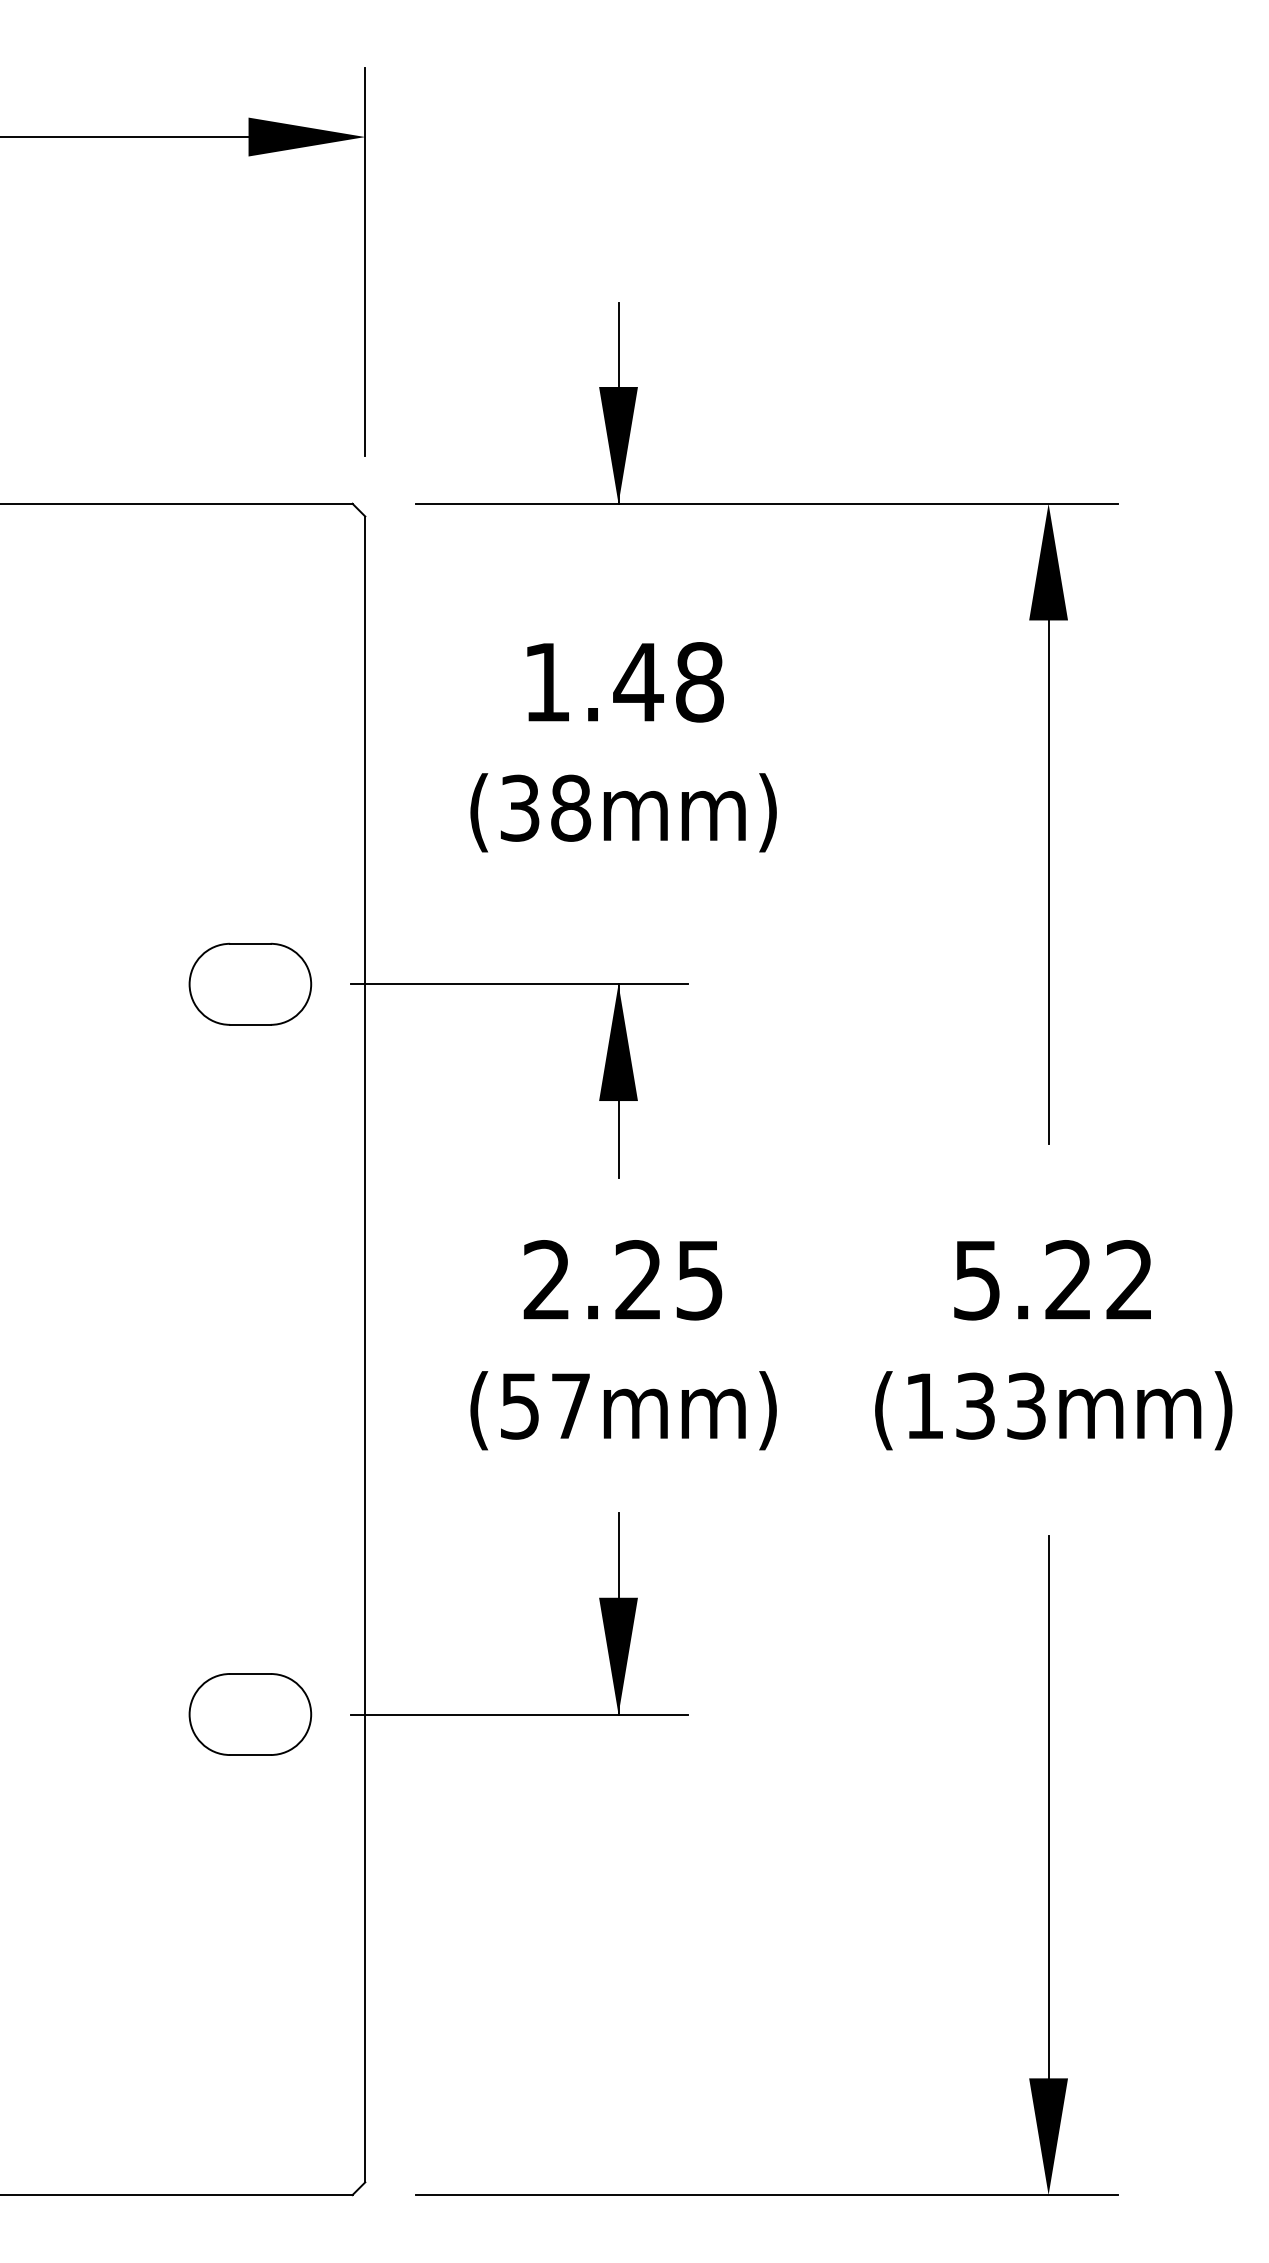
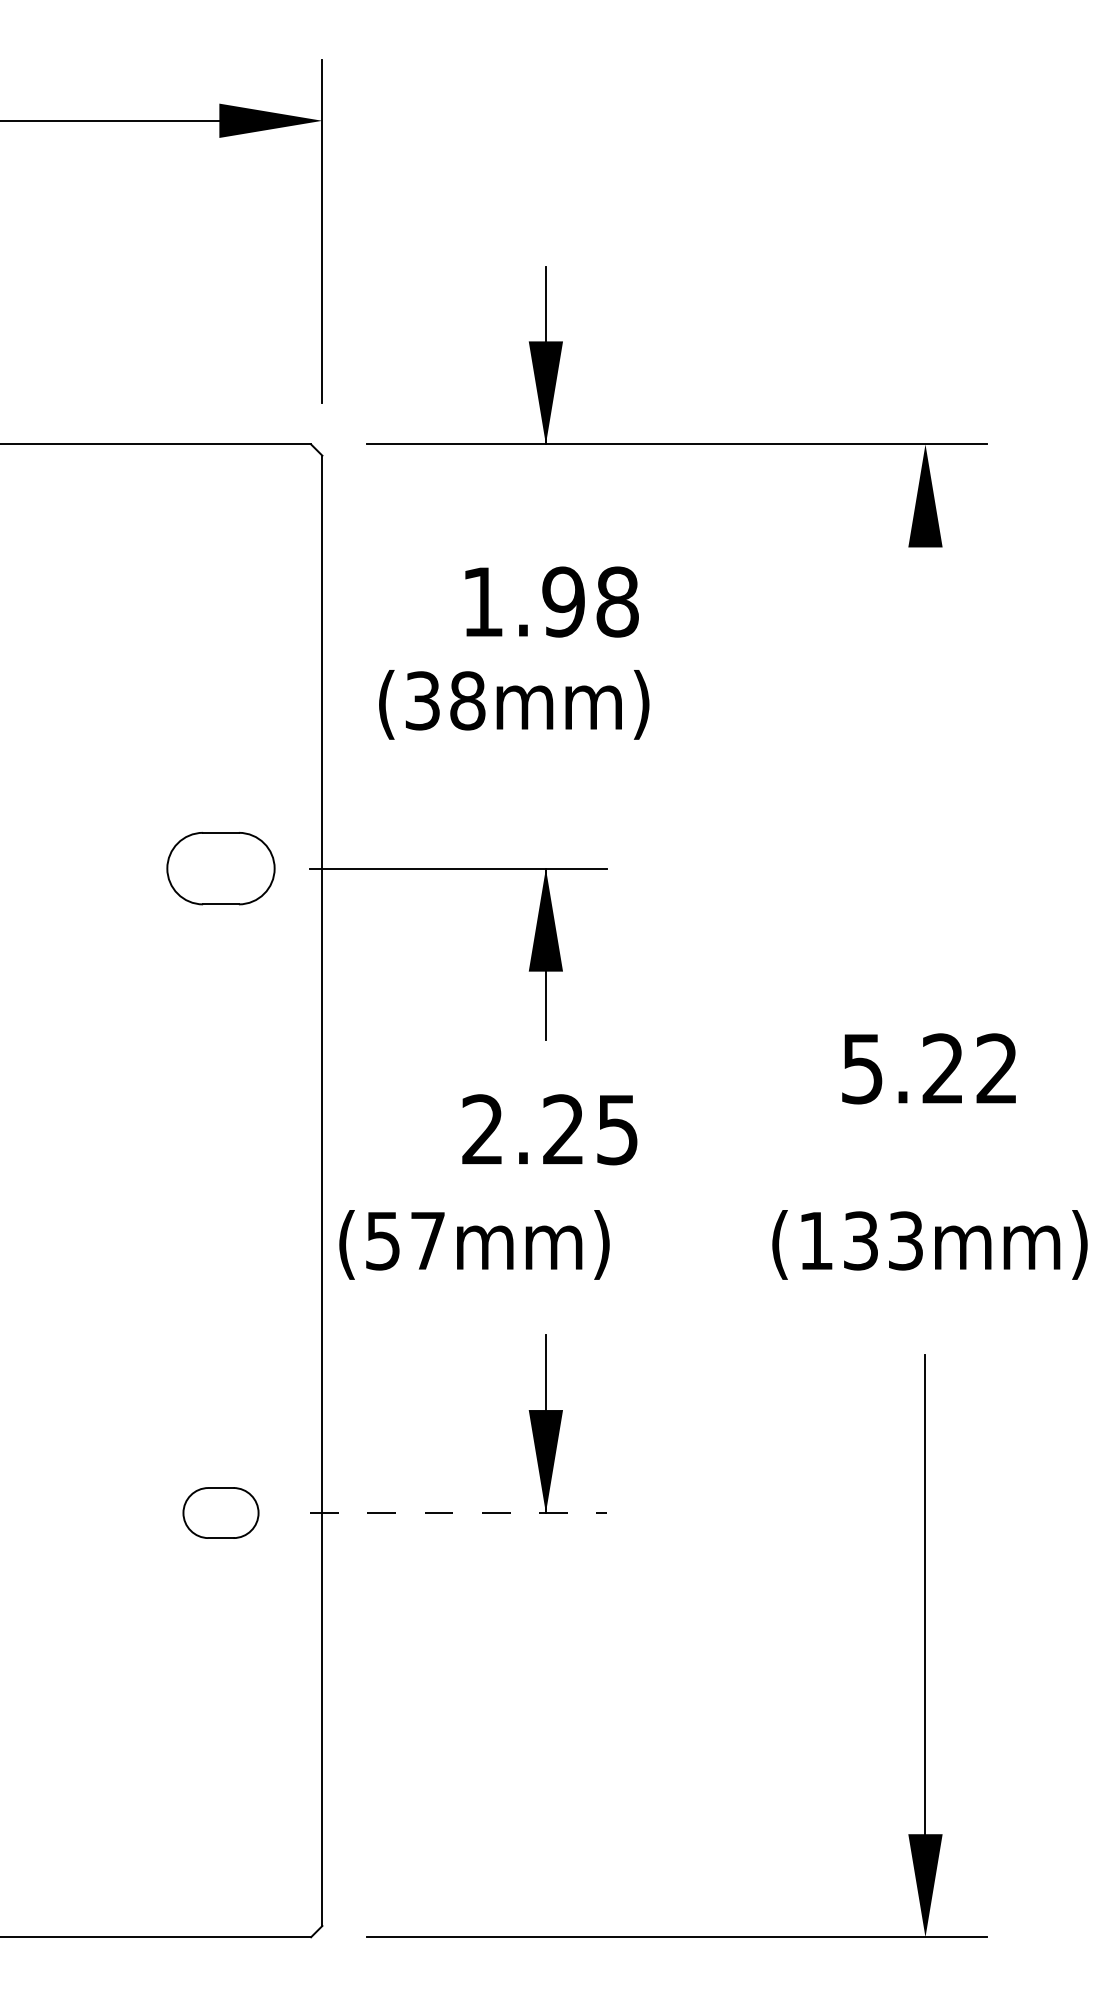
text: (638, 682) -> (563, 602), 1.48 -> 1.98
text: (623, 812) -> (514, 704), moved
line: (1048, 862) -> (925, 761), removed
text: (1052, 1280) -> (928, 1069), moved
text: (623, 1410) -> (474, 1244), moved
part: (250, 1714) -> (221, 1513), size x0.7
line: (520, 1714) -> (459, 1513), solid -> dashed

